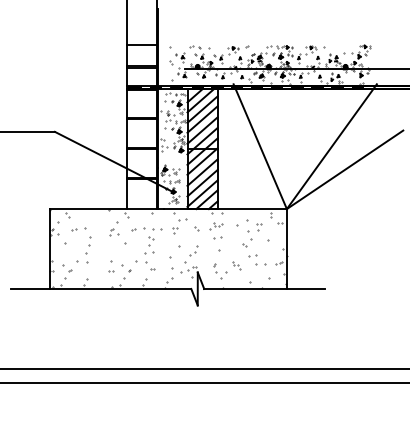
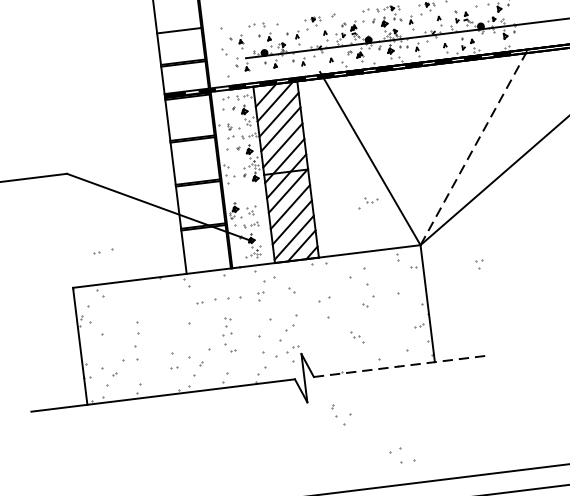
line: (331, 146) -> (474, 145), solid -> dashed
part: (216, 226) -> (368, 203), moved
part: (259, 227) -> (480, 265), moved
part: (114, 228) -> (171, 304), removed
part: (78, 229) -> (102, 252), moved
part: (149, 253) -> (227, 334), size x0.7
part: (257, 259) -> (402, 454), moved
part: (220, 271) -> (342, 414), moved
line: (265, 288) -> (403, 365), solid -> dashed

